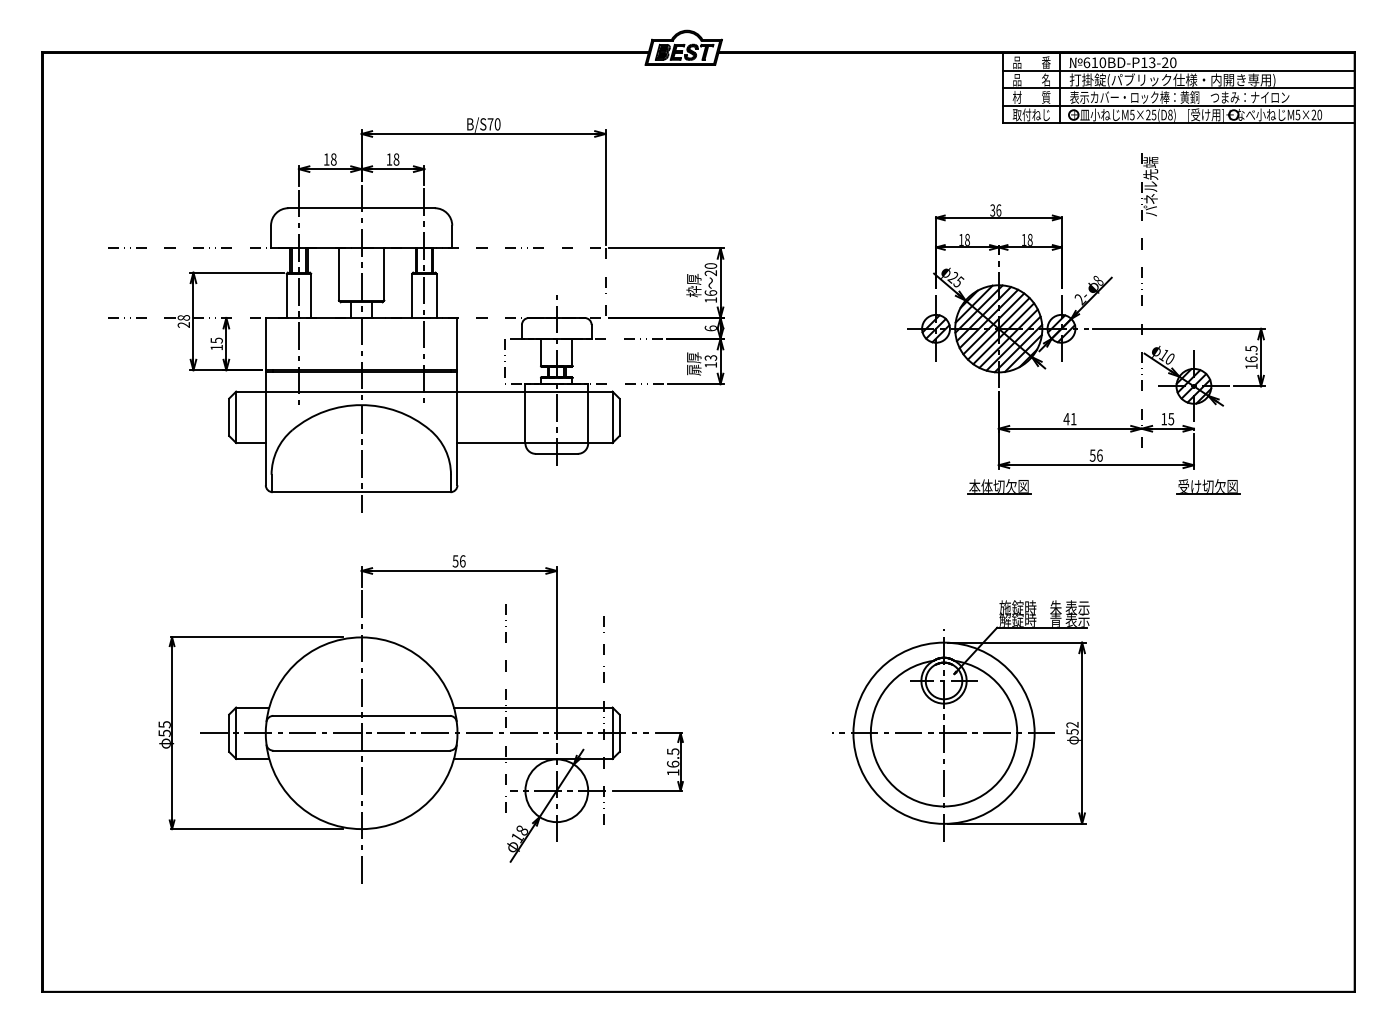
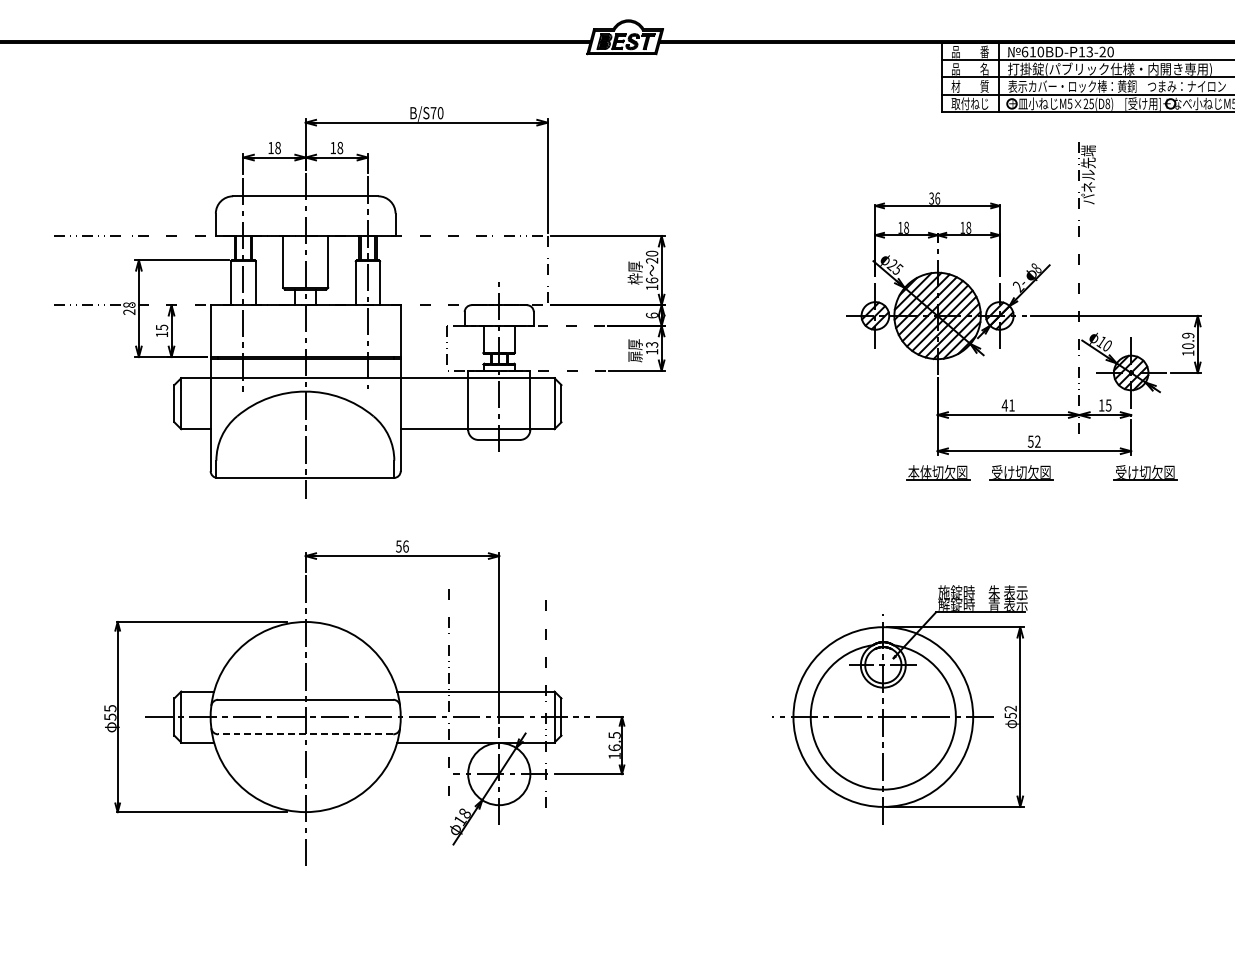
text: (1251, 353) -> (1188, 340), 16.5 -> 10.9
text: (1099, 455) -> (1037, 441), 56 -> 52
part: (1083, 486) -> (1021, 472), added
line: (361, 750) -> (305, 734), solid -> dashed

